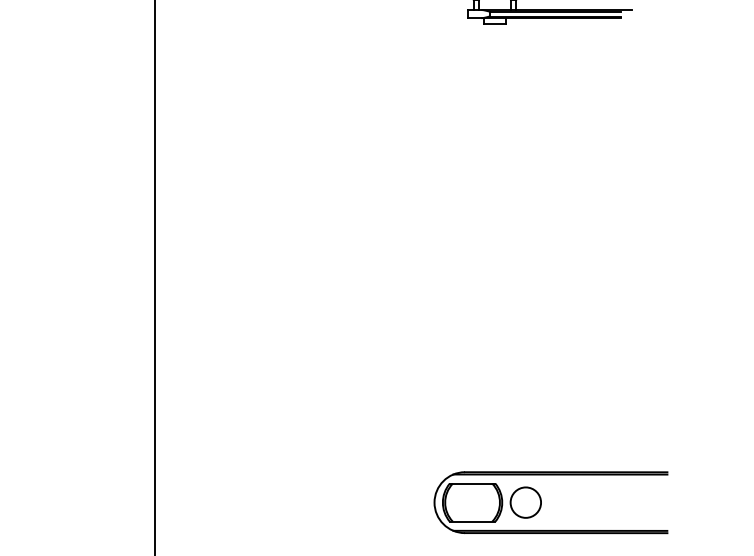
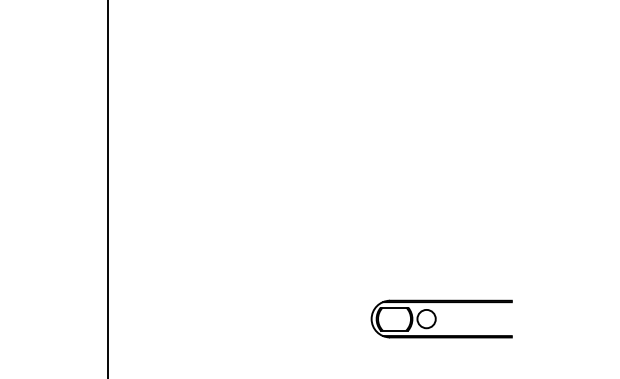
part: (550, 502) -> (441, 318), size x0.71

